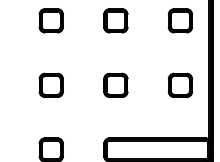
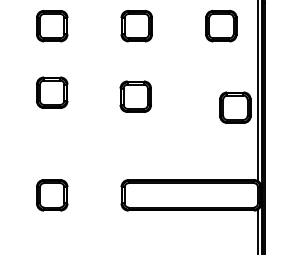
part: (51, 85) -> (52, 92), moved
part: (115, 85) -> (135, 96), moved
part: (180, 85) -> (235, 107), moved

